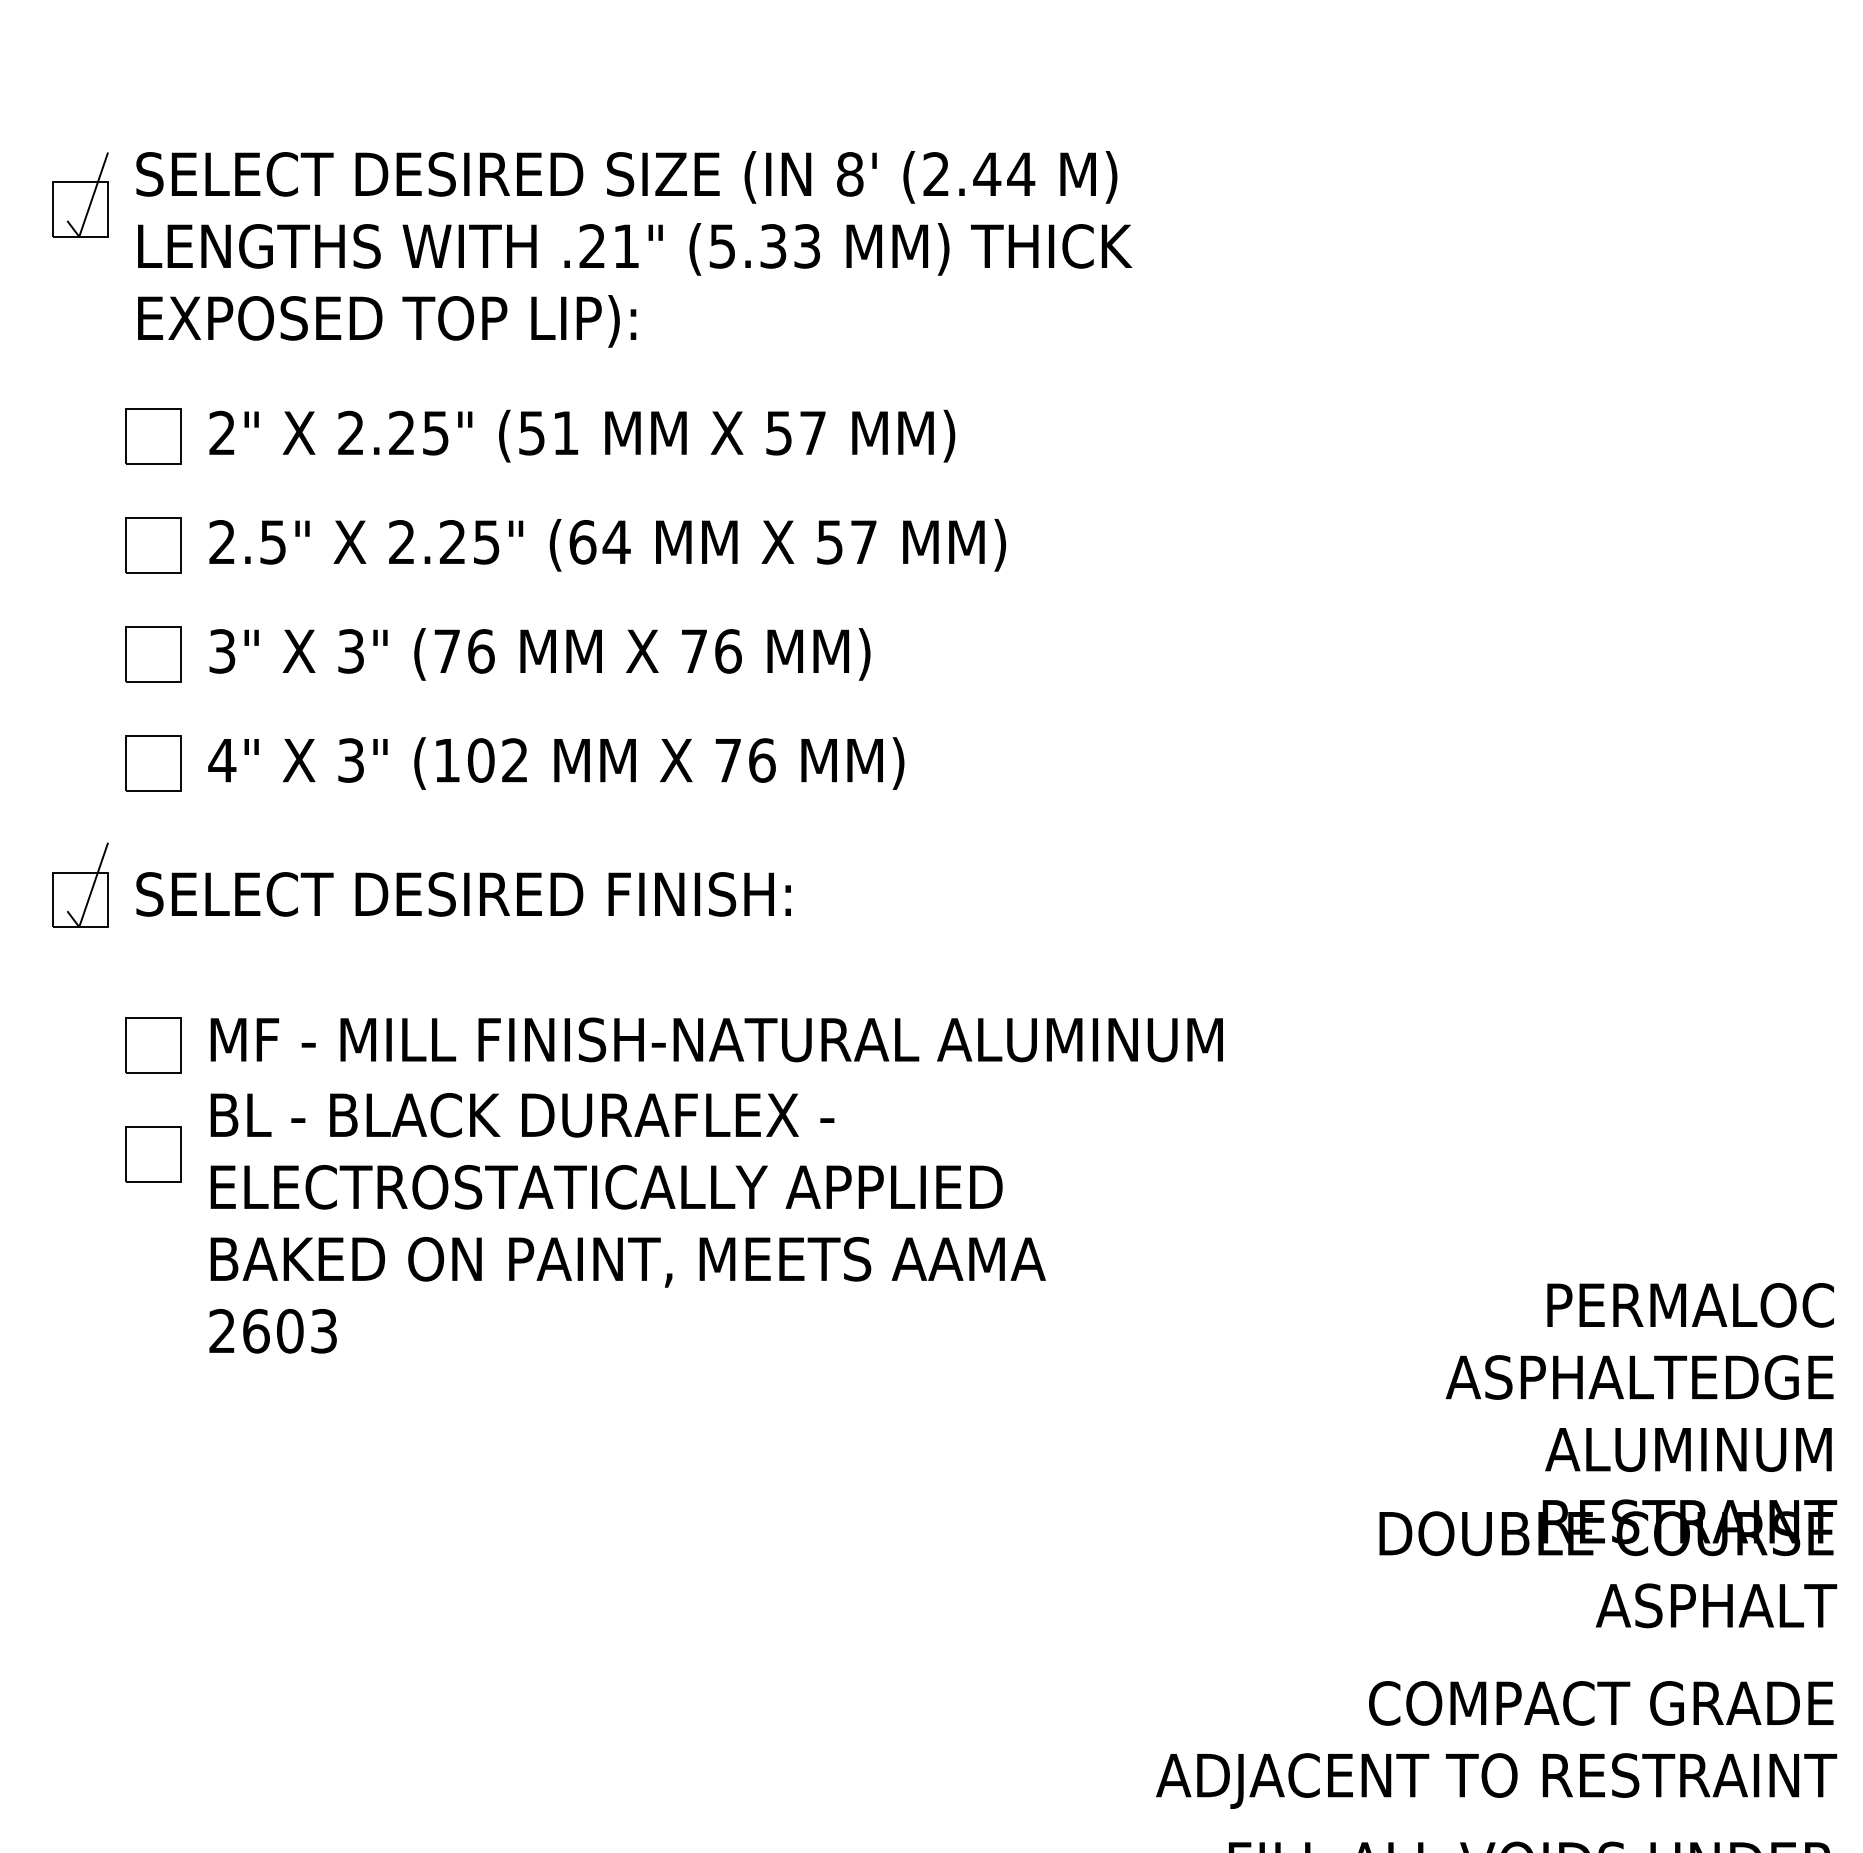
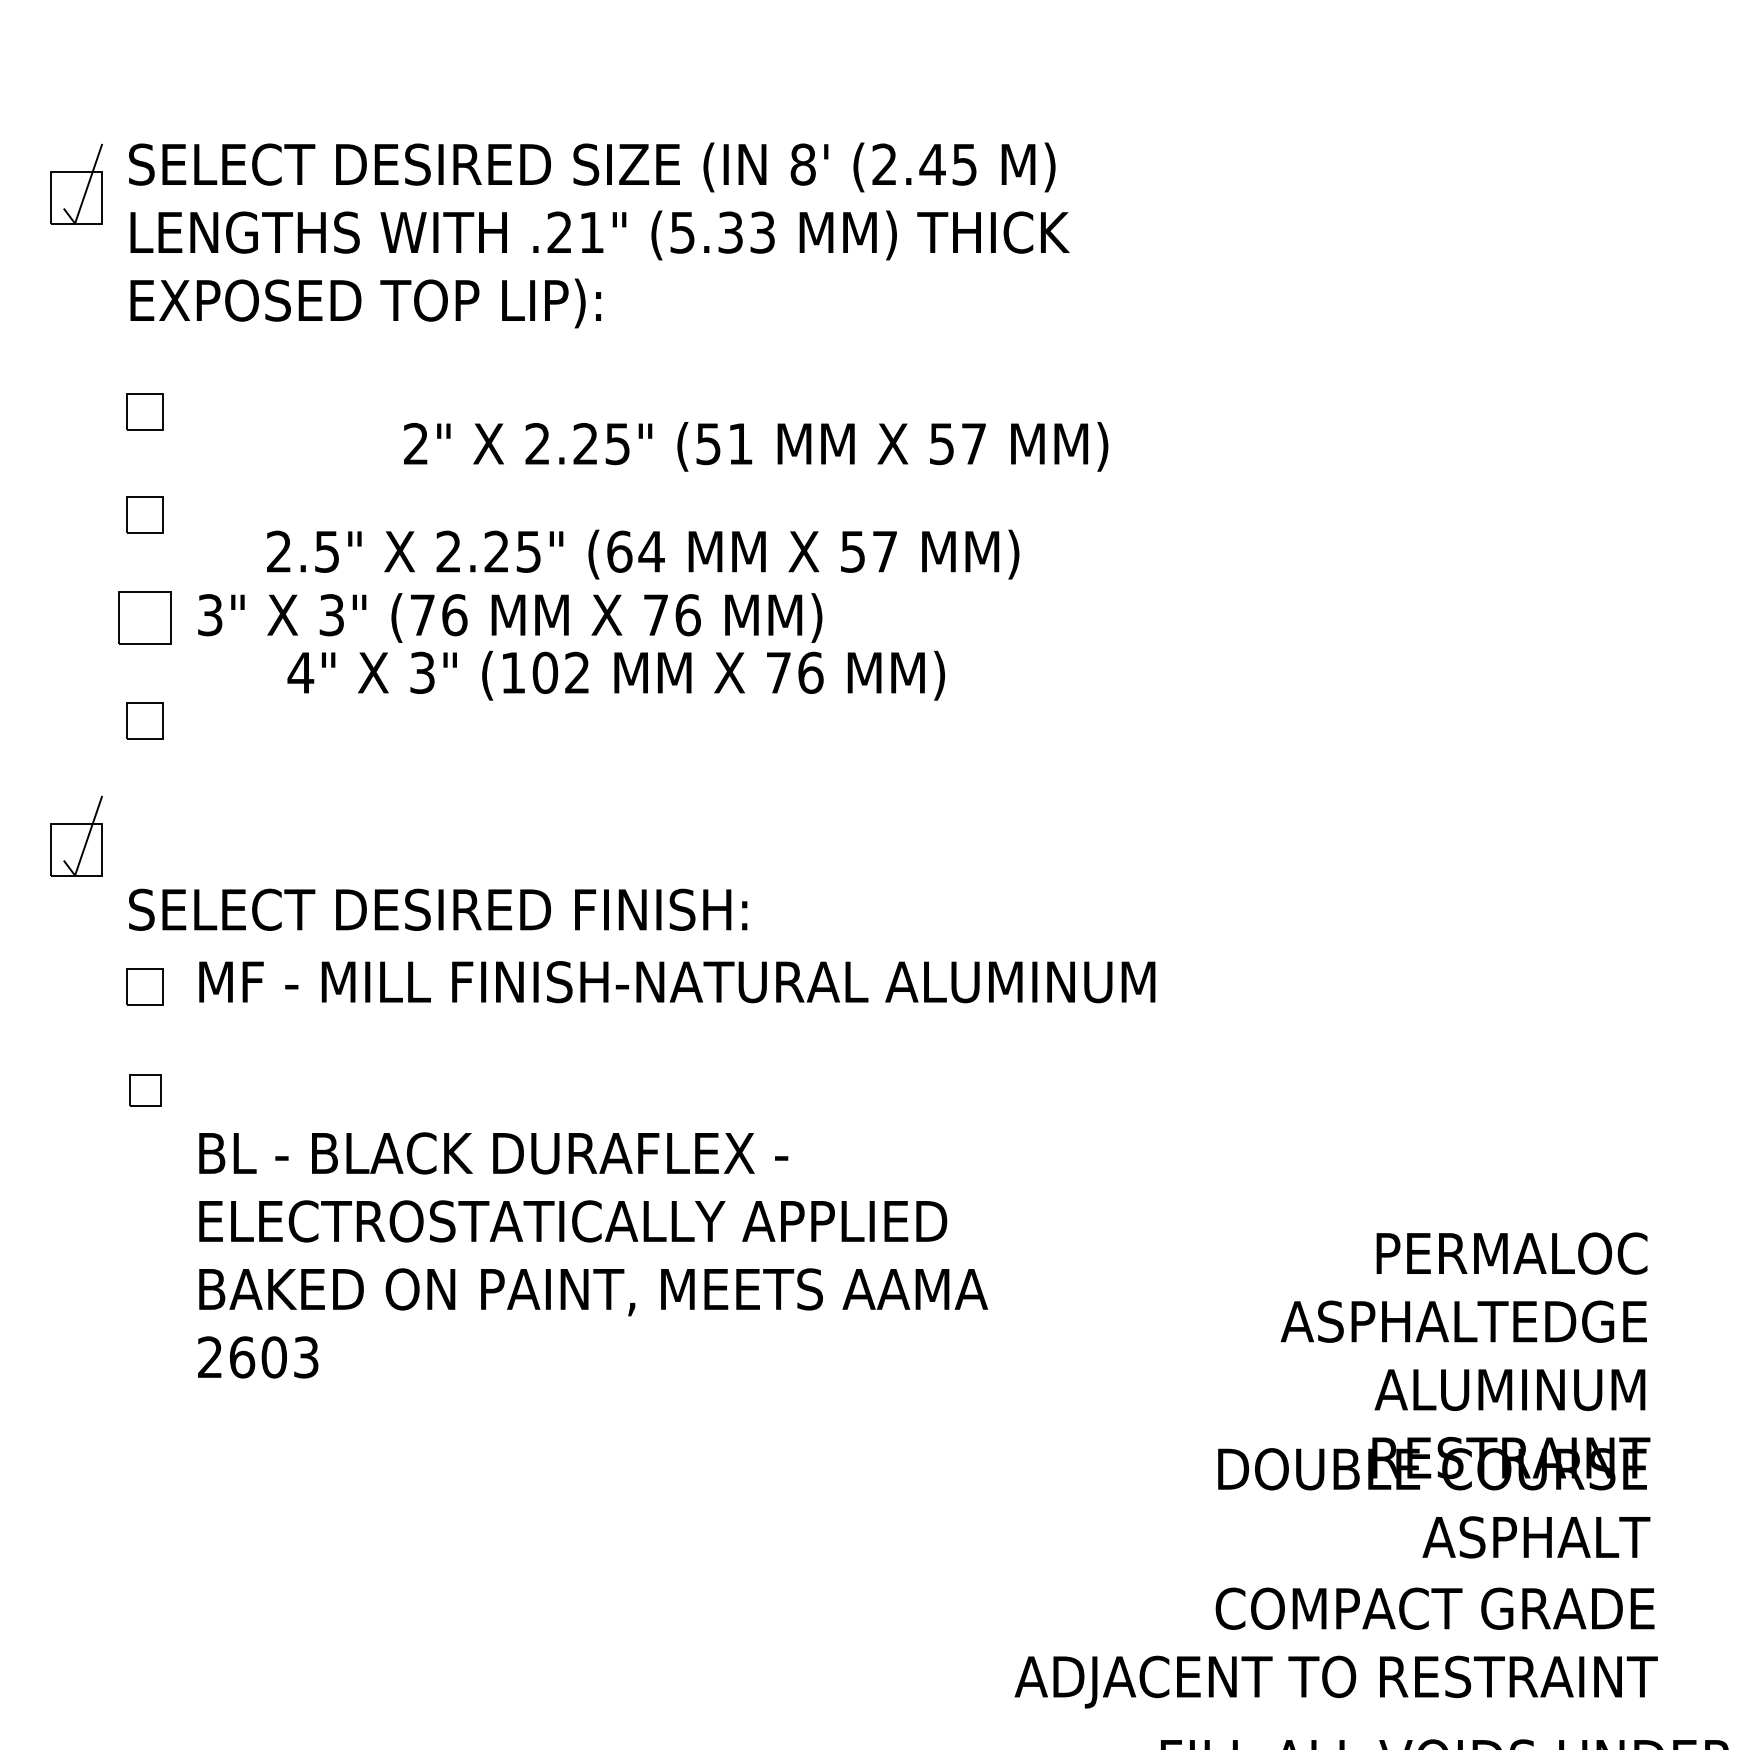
text: (1021, 174) -> (965, 164), (2.44 -> (2.45
text: (582, 435) -> (756, 446), moved
part: (153, 436) -> (145, 412), size x0.7
part: (153, 545) -> (145, 515), size x0.7
text: (607, 545) -> (642, 554), moved
part: (153, 763) -> (145, 721), size x0.7
text: (556, 763) -> (616, 675), moved
text: (463, 894) -> (437, 909), moved
part: (153, 1045) -> (145, 987), size x0.7
part: (153, 1154) -> (145, 1090), size x0.6
text: (627, 1223) -> (592, 1255), moved
text: (1608, 1455) -> (1434, 1395), moved
text: (1496, 1744) -> (1336, 1647), moved

